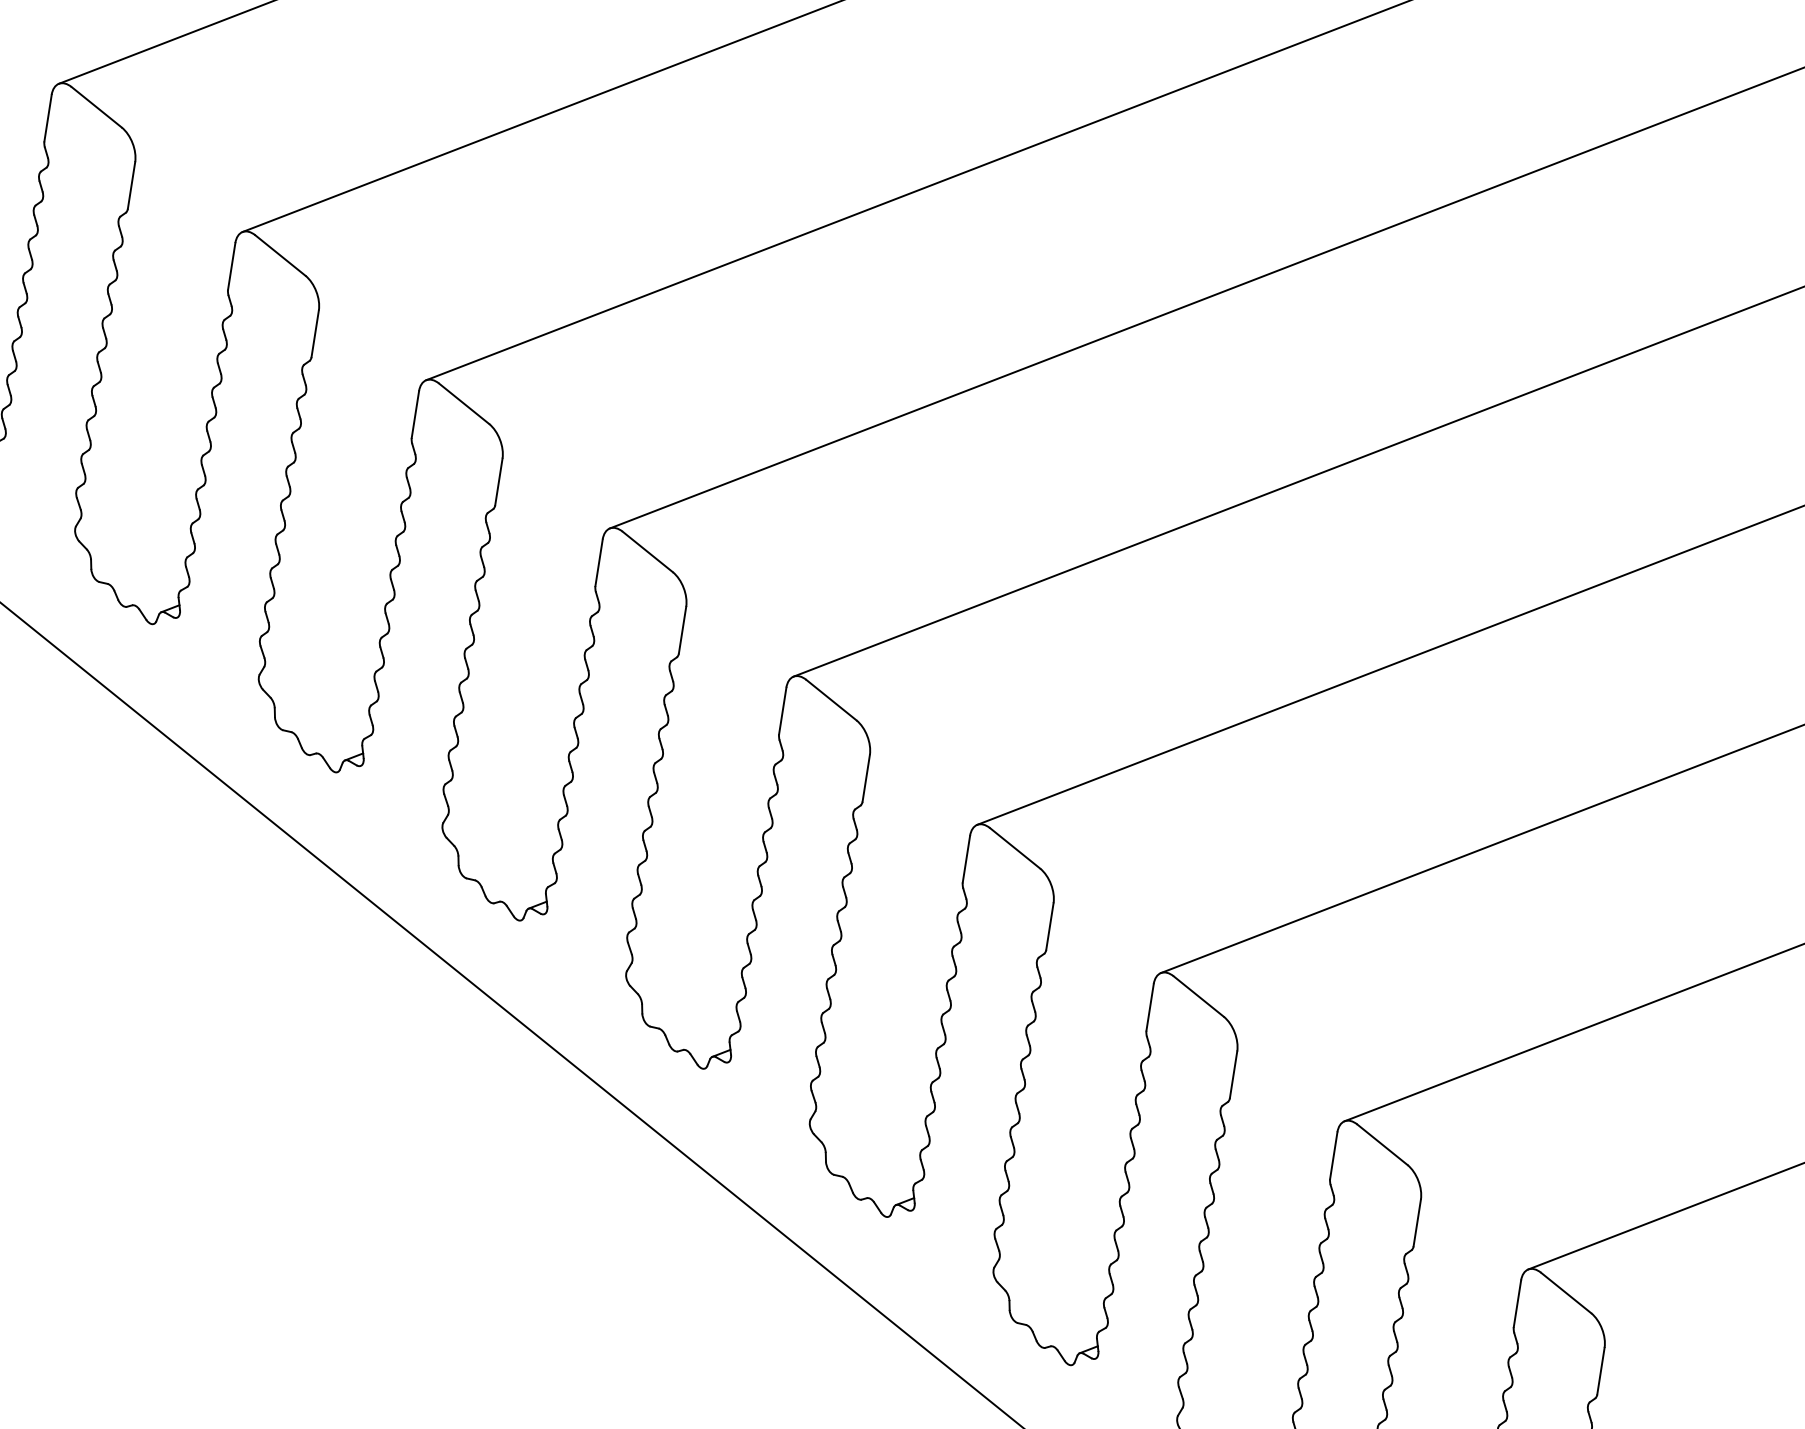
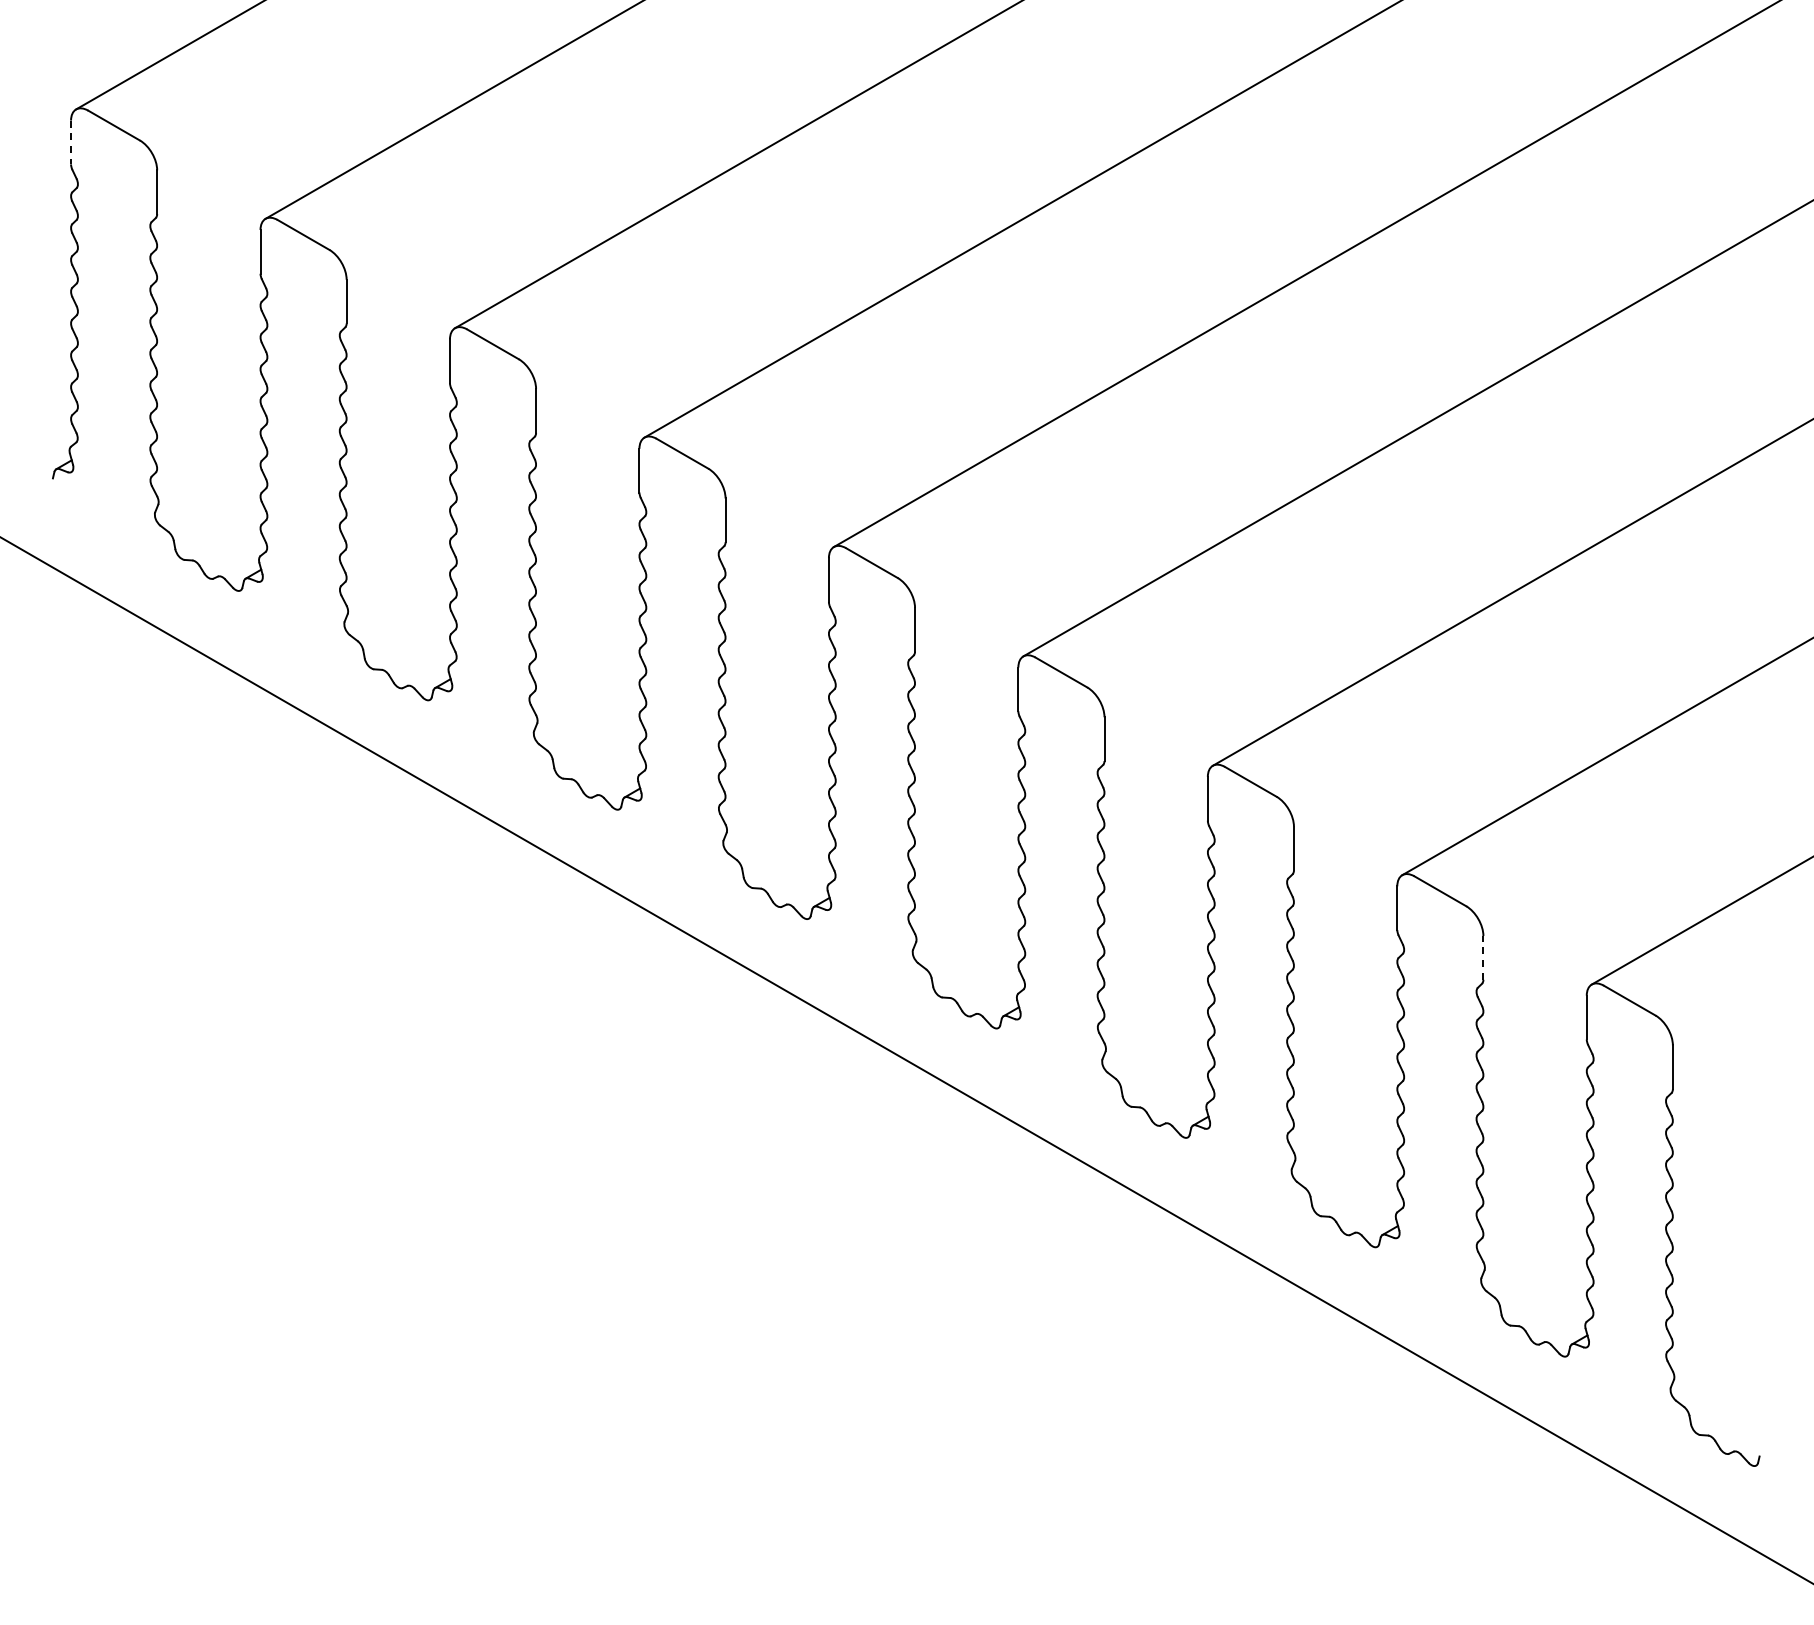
line: (48, 118) -> (71, 142), solid -> dashed
line: (1417, 1222) -> (1483, 957), solid -> dashed

